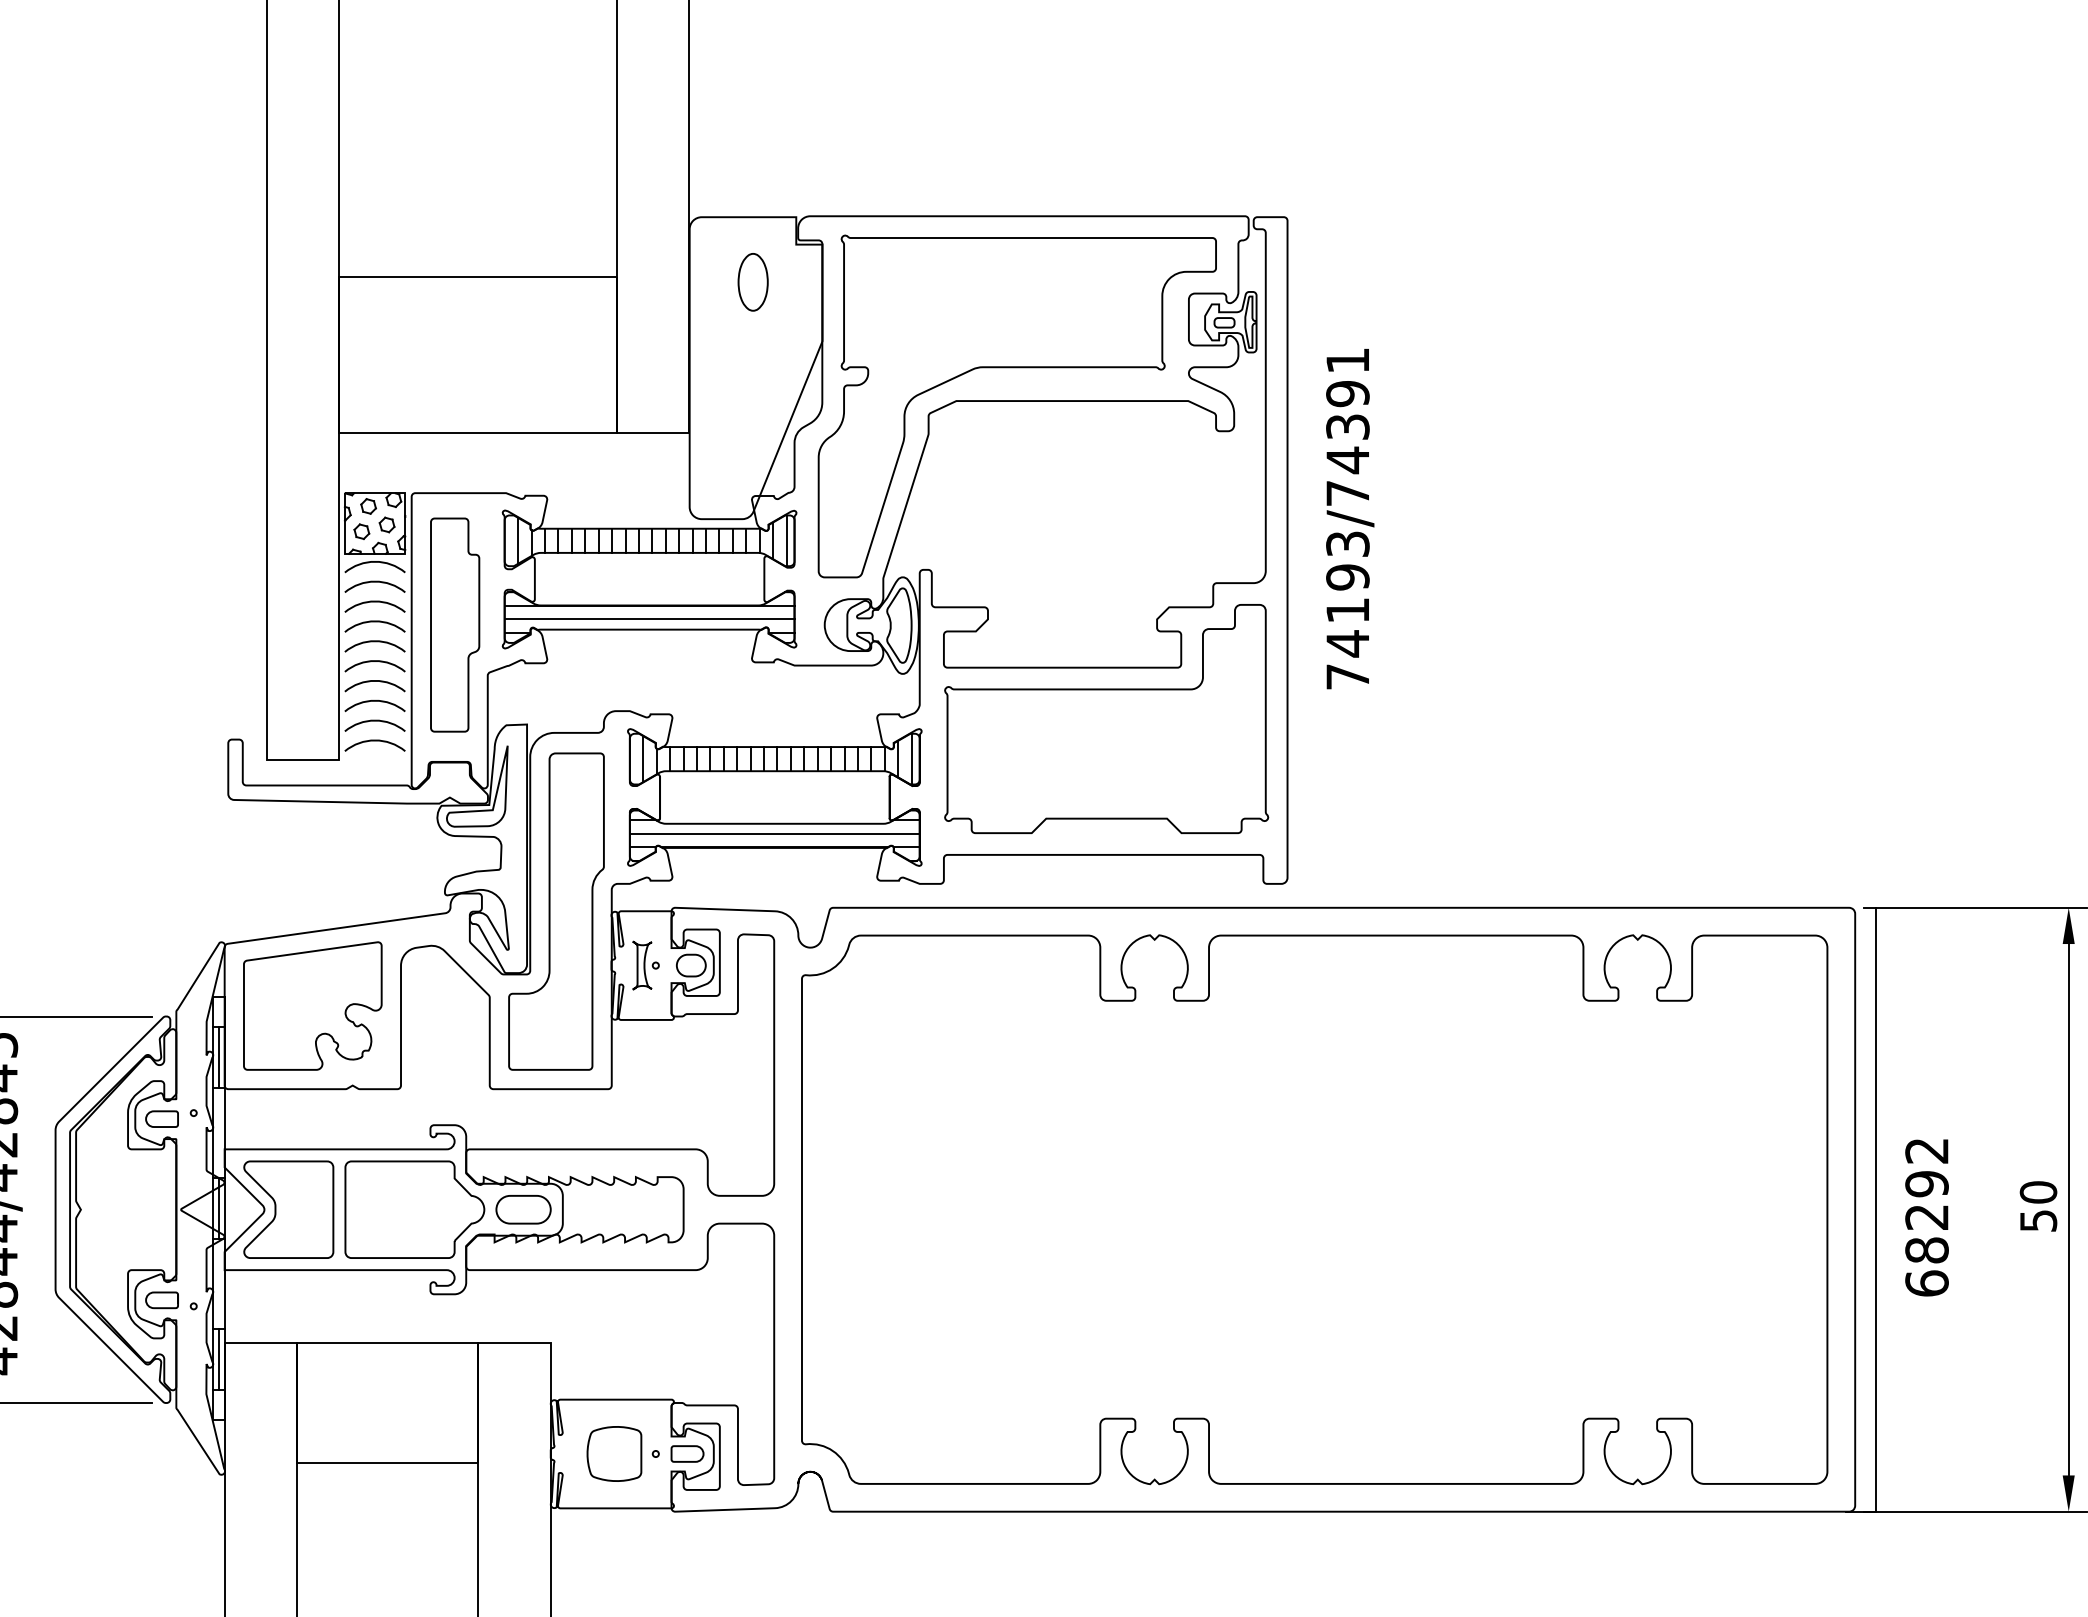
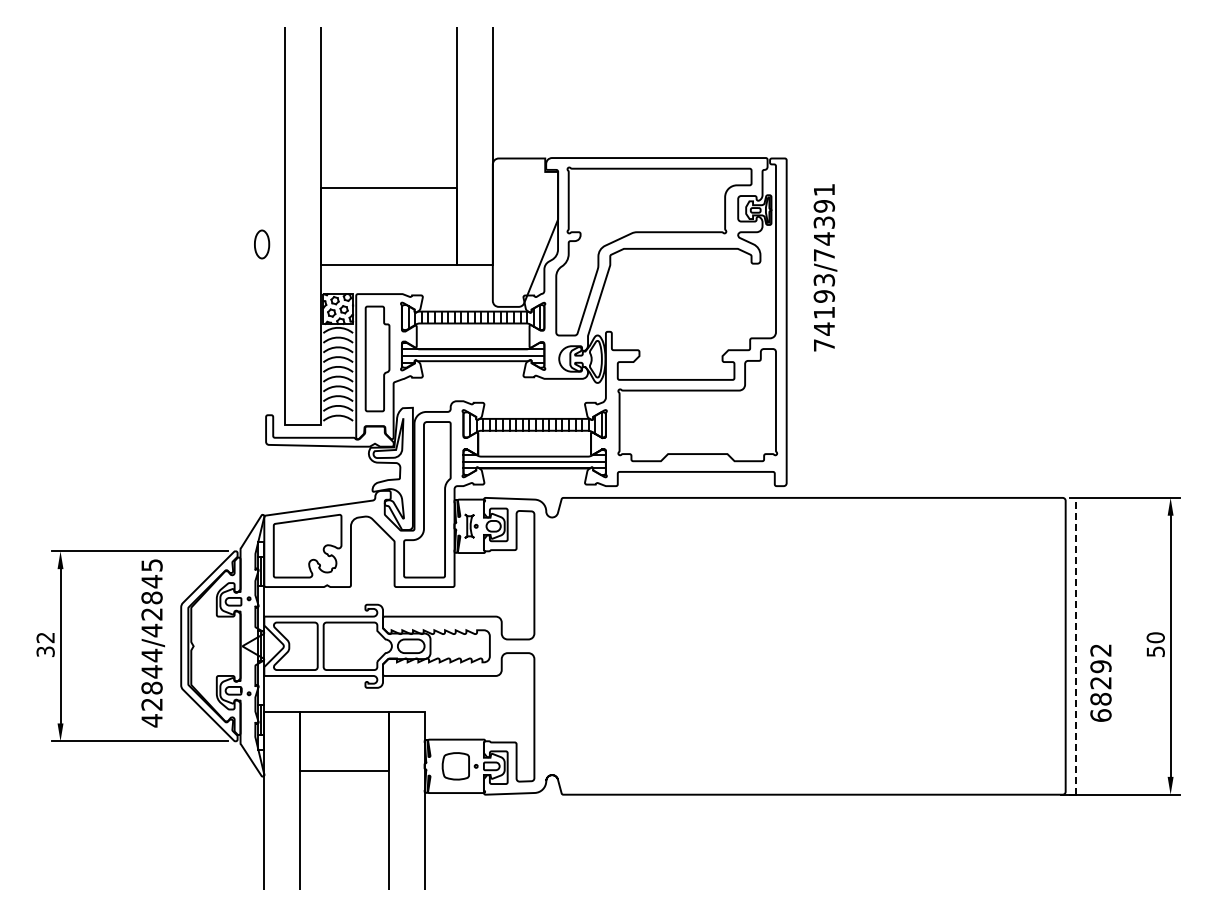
part: (754, 282) -> (262, 244), moved
text: (1350, 518) -> (825, 267), moved
line: (1875, 1208) -> (1075, 645), solid -> dashed
part: (1313, 1210) -> (799, 646), removed
text: (1926, 1216) -> (1100, 682), moved

